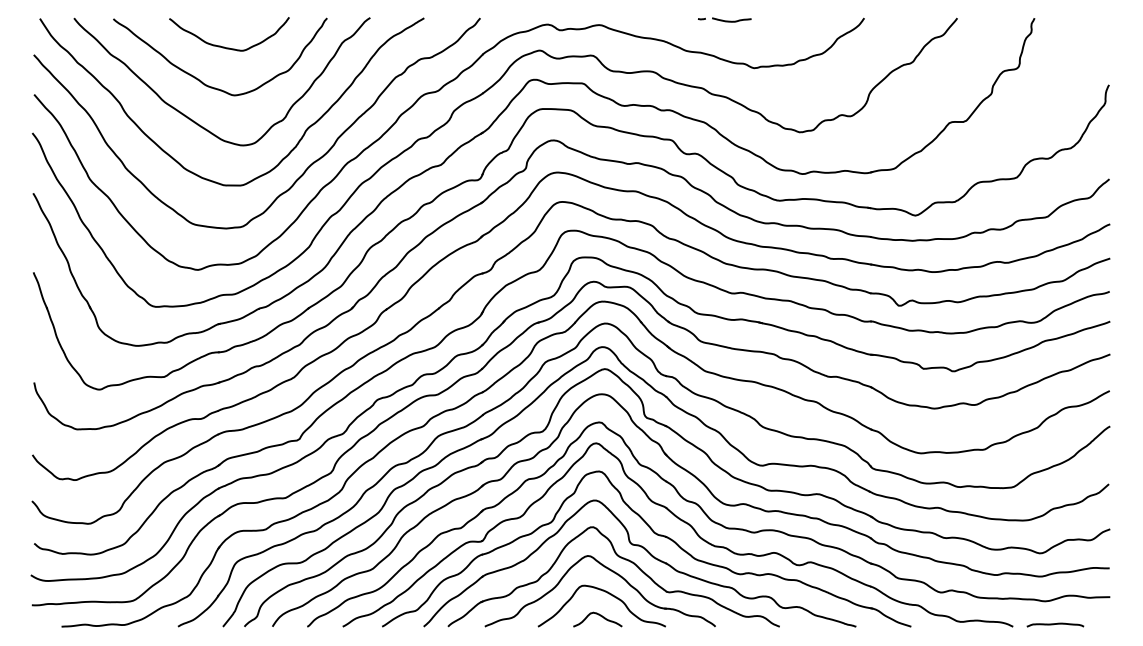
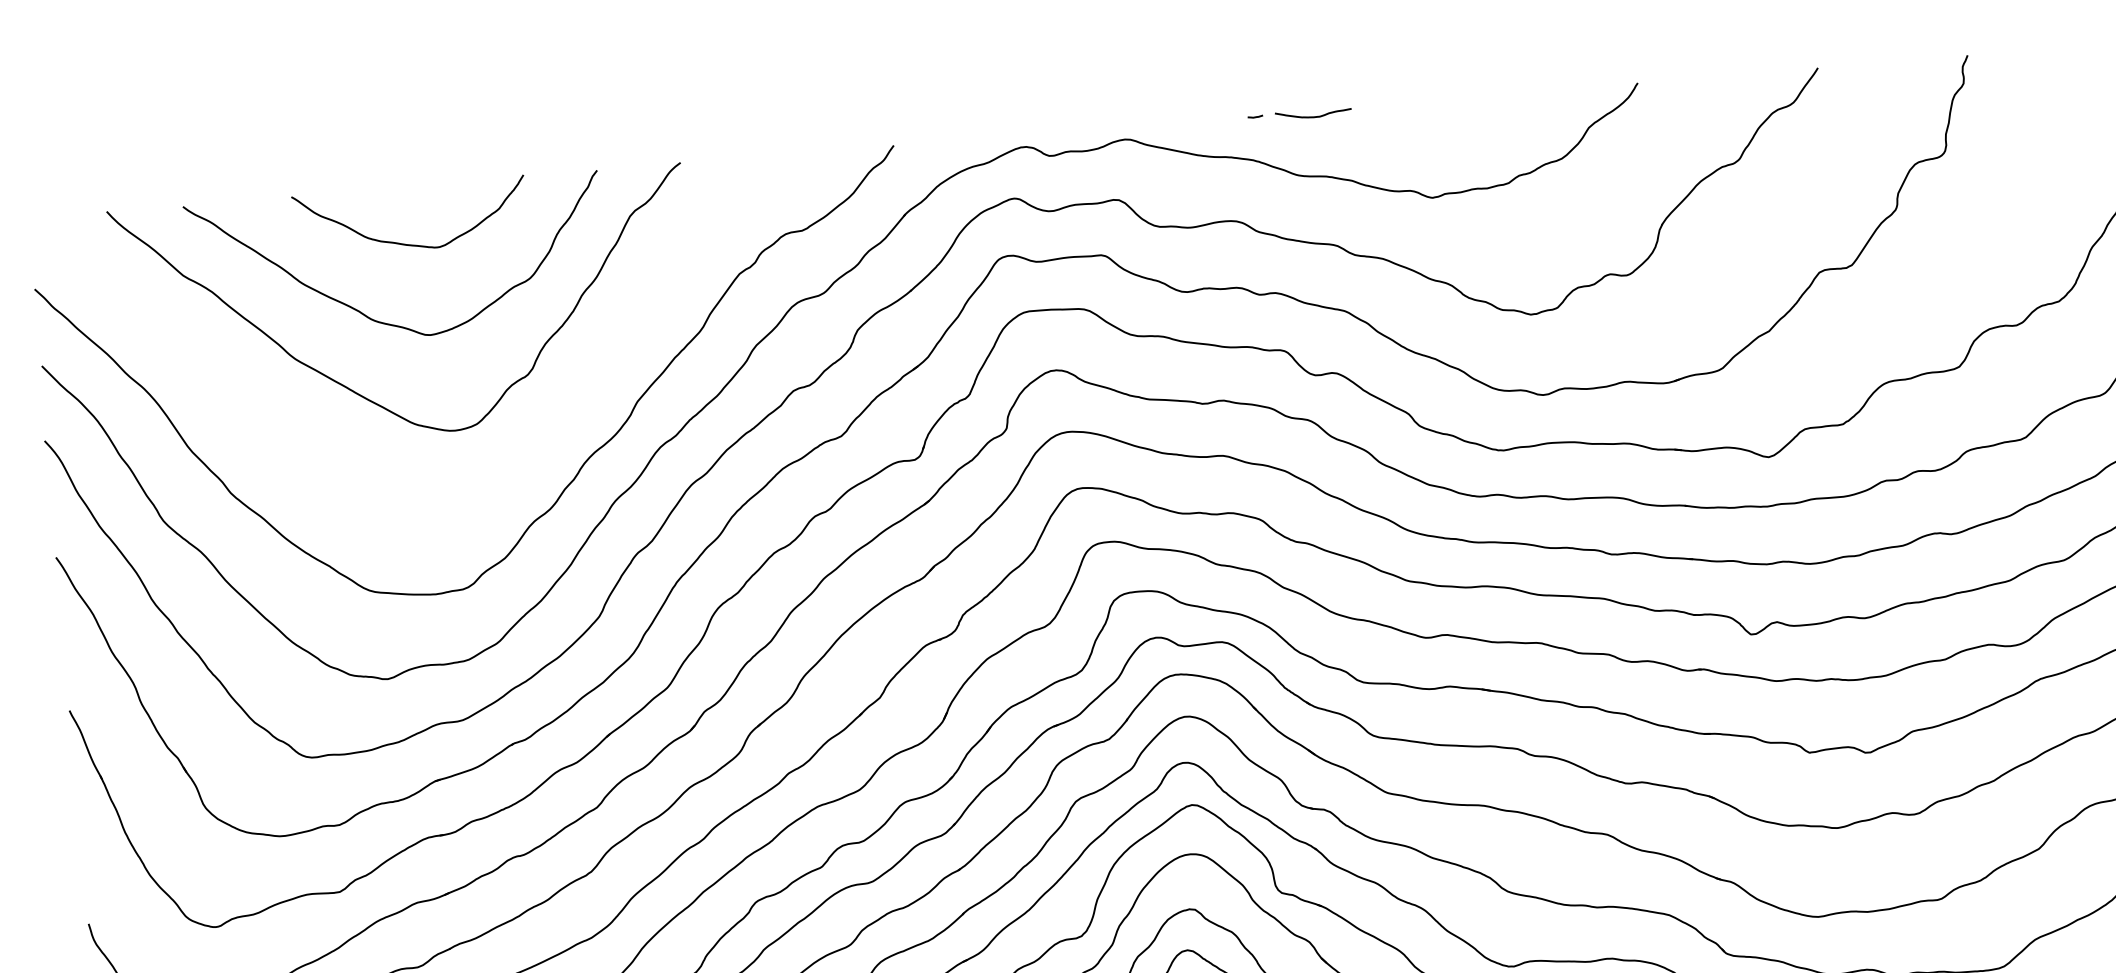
part: (724, 19) -> (1299, 113), moved
curve: (284, 156) -> (536, 445), removed

